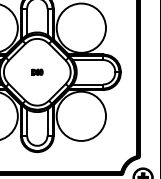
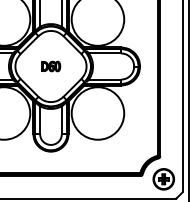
part: (37, 72) -> (51, 66), size x1.67

